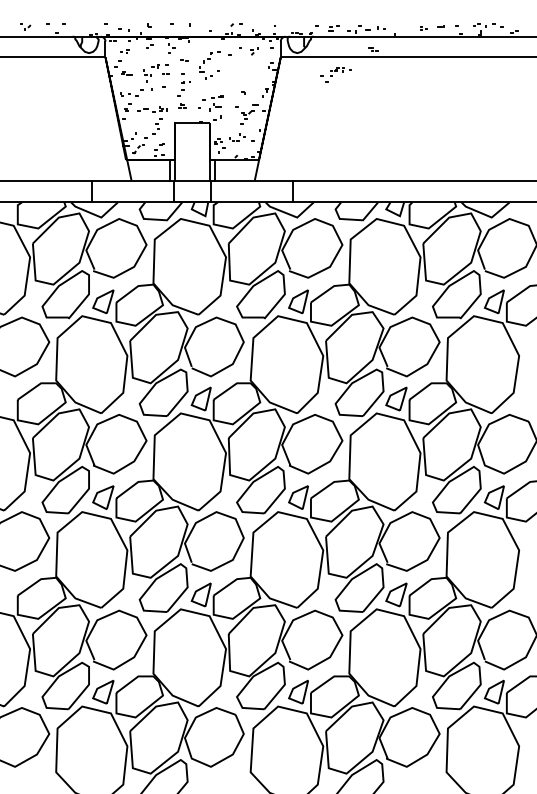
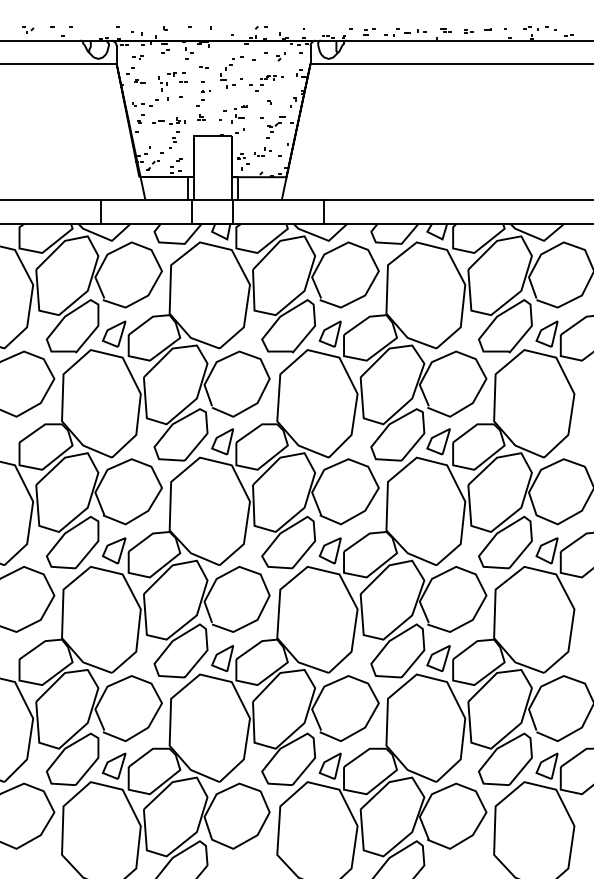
part: (372, 50) -> (445, 30), moved
part: (335, 75) -> (266, 83), moved

